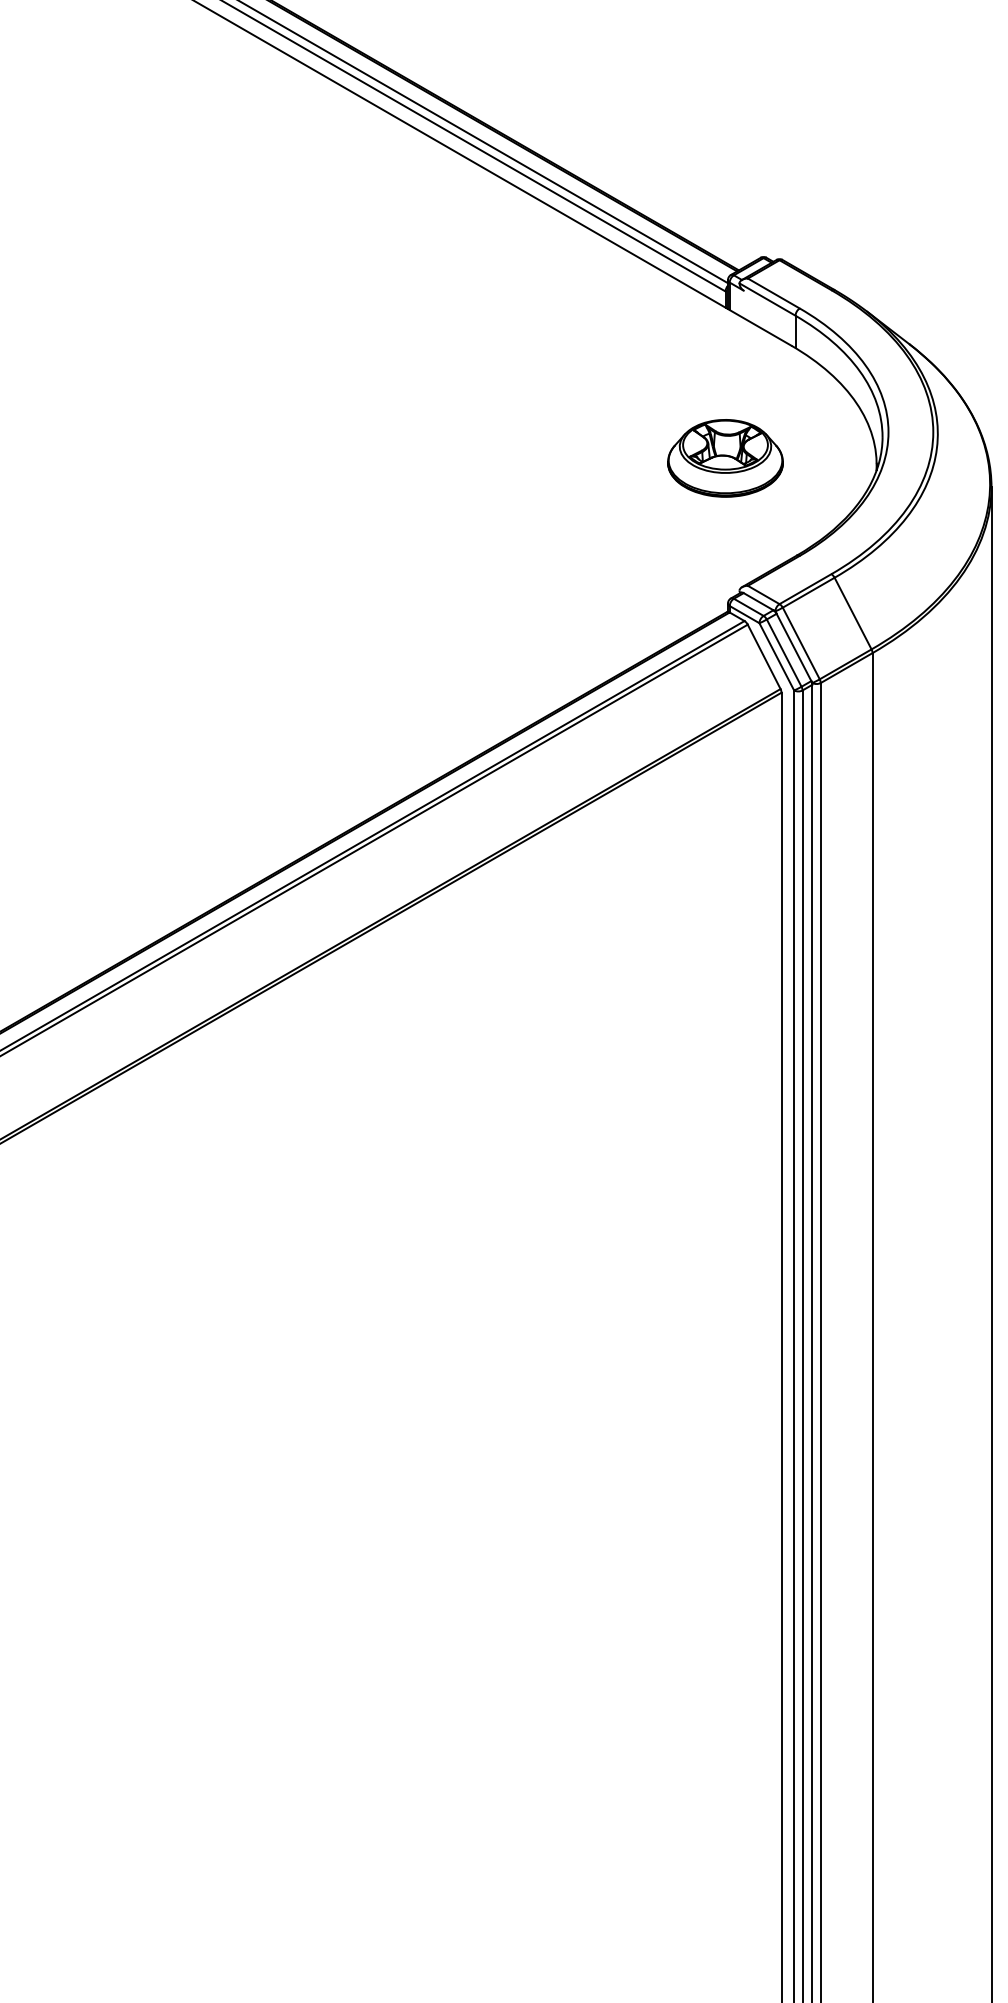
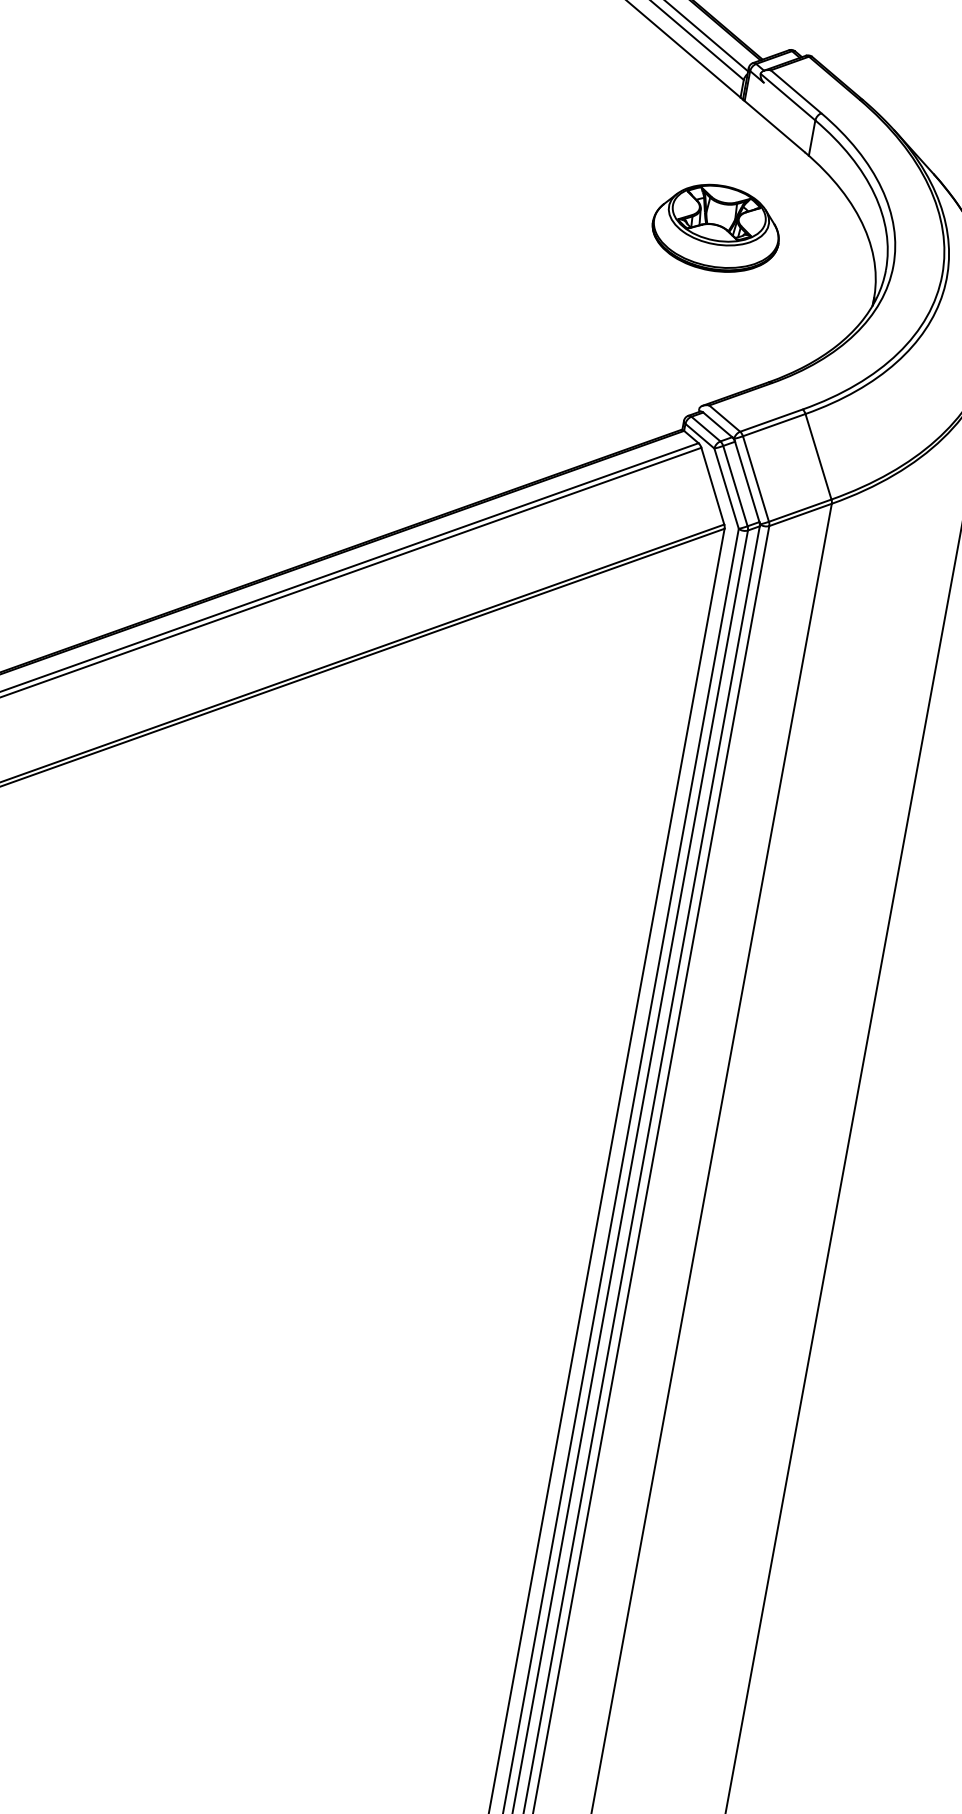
part: (725, 458) -> (716, 228), moved

